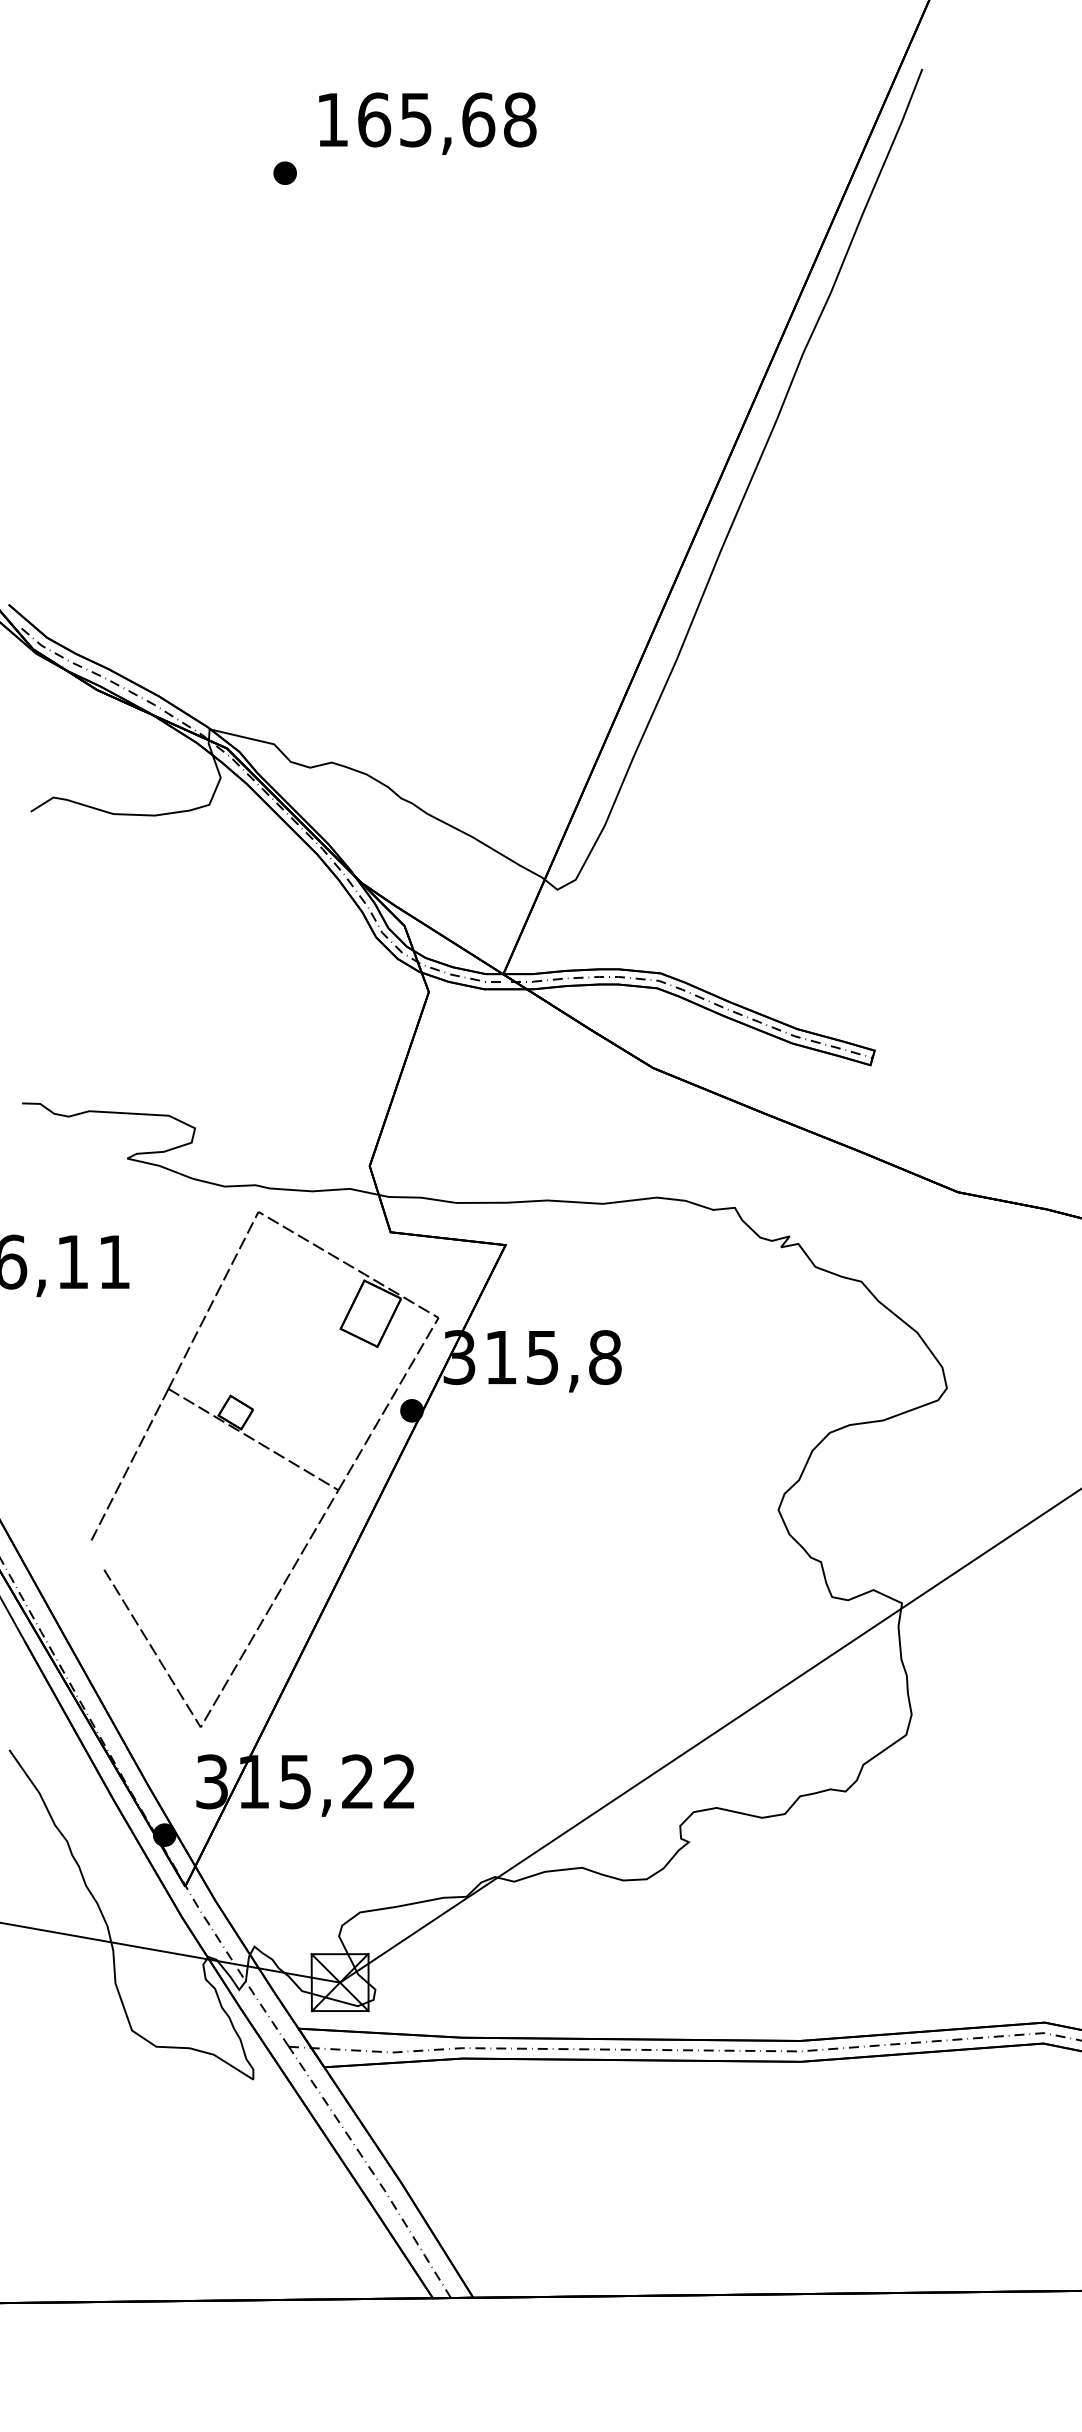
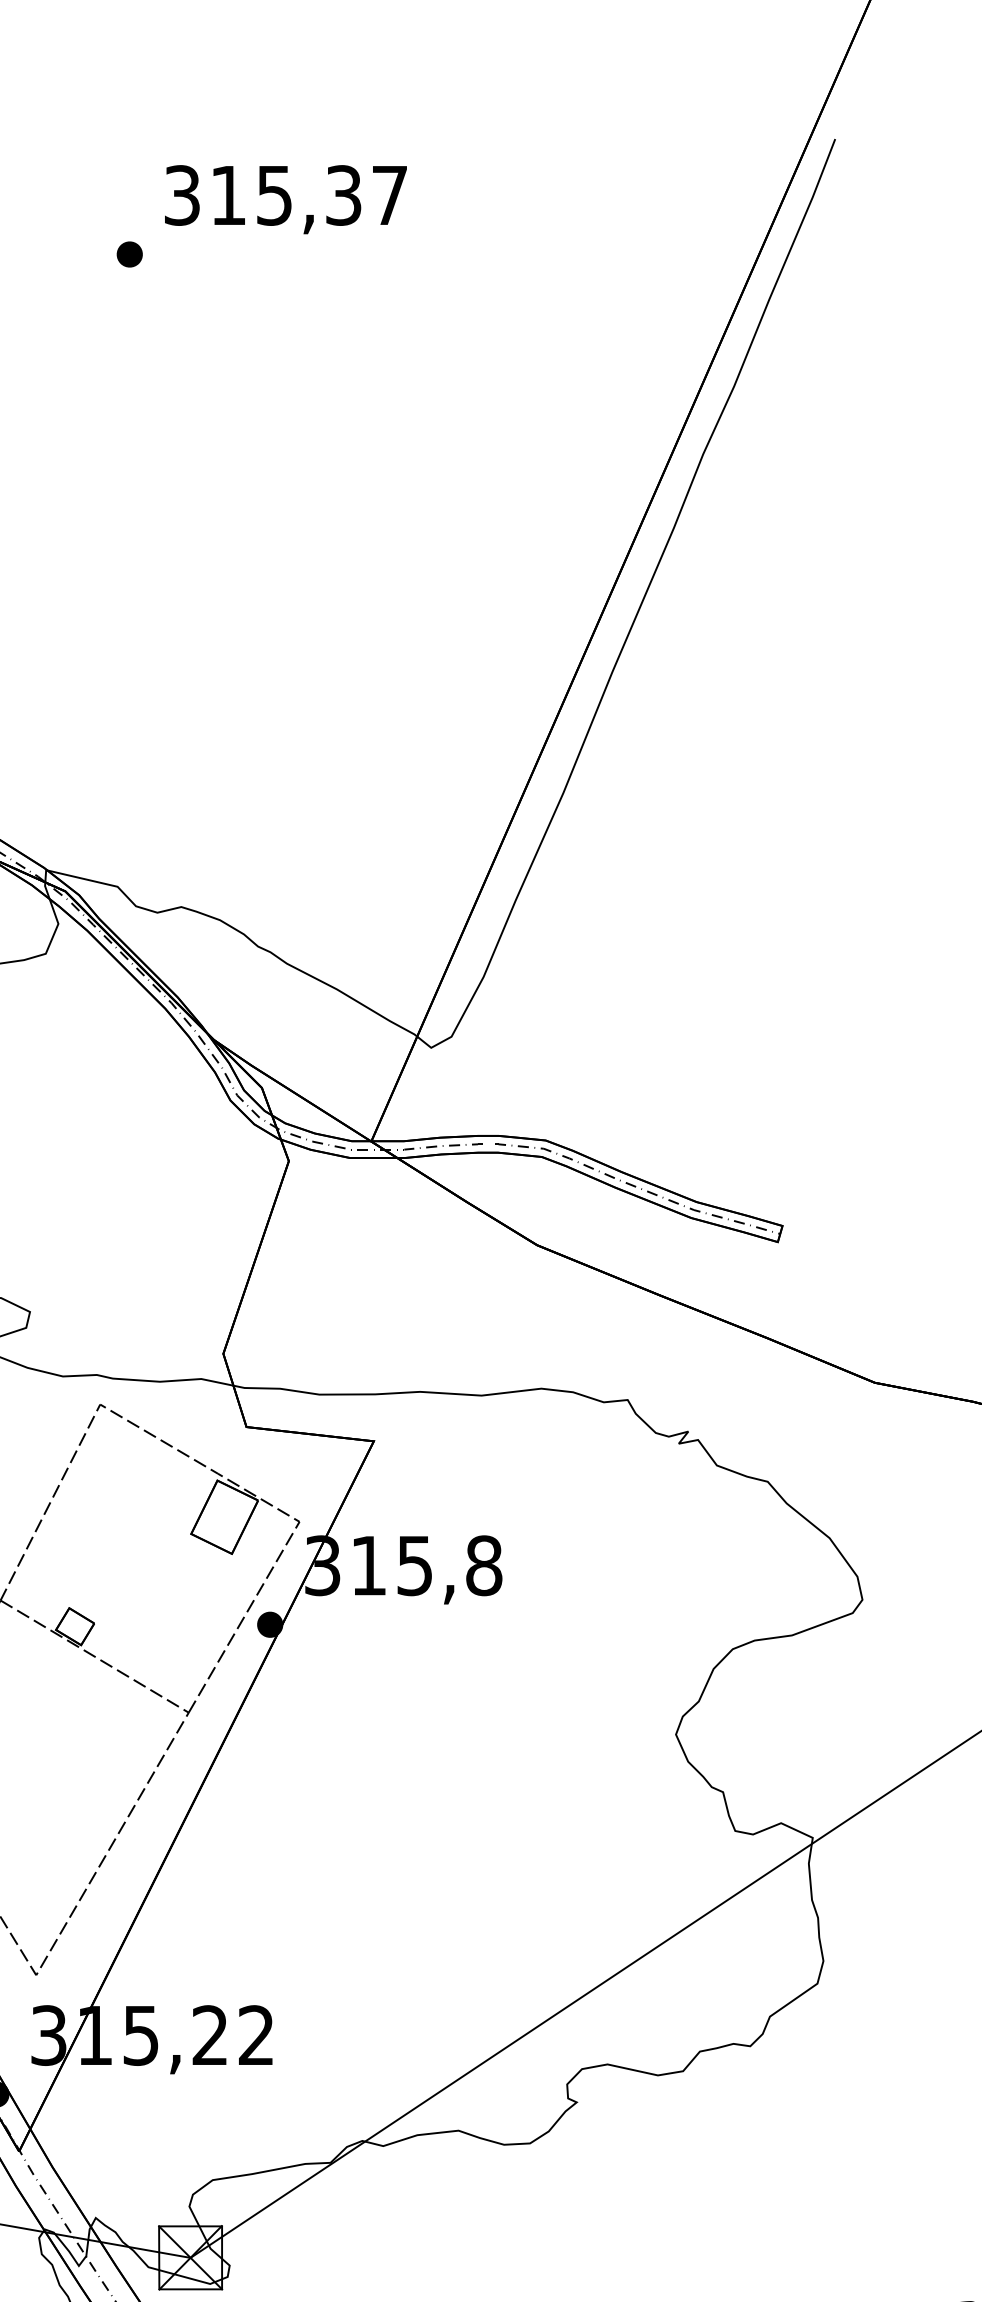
text: (426, 119) -> (286, 194), 165,68 -> 315,37

